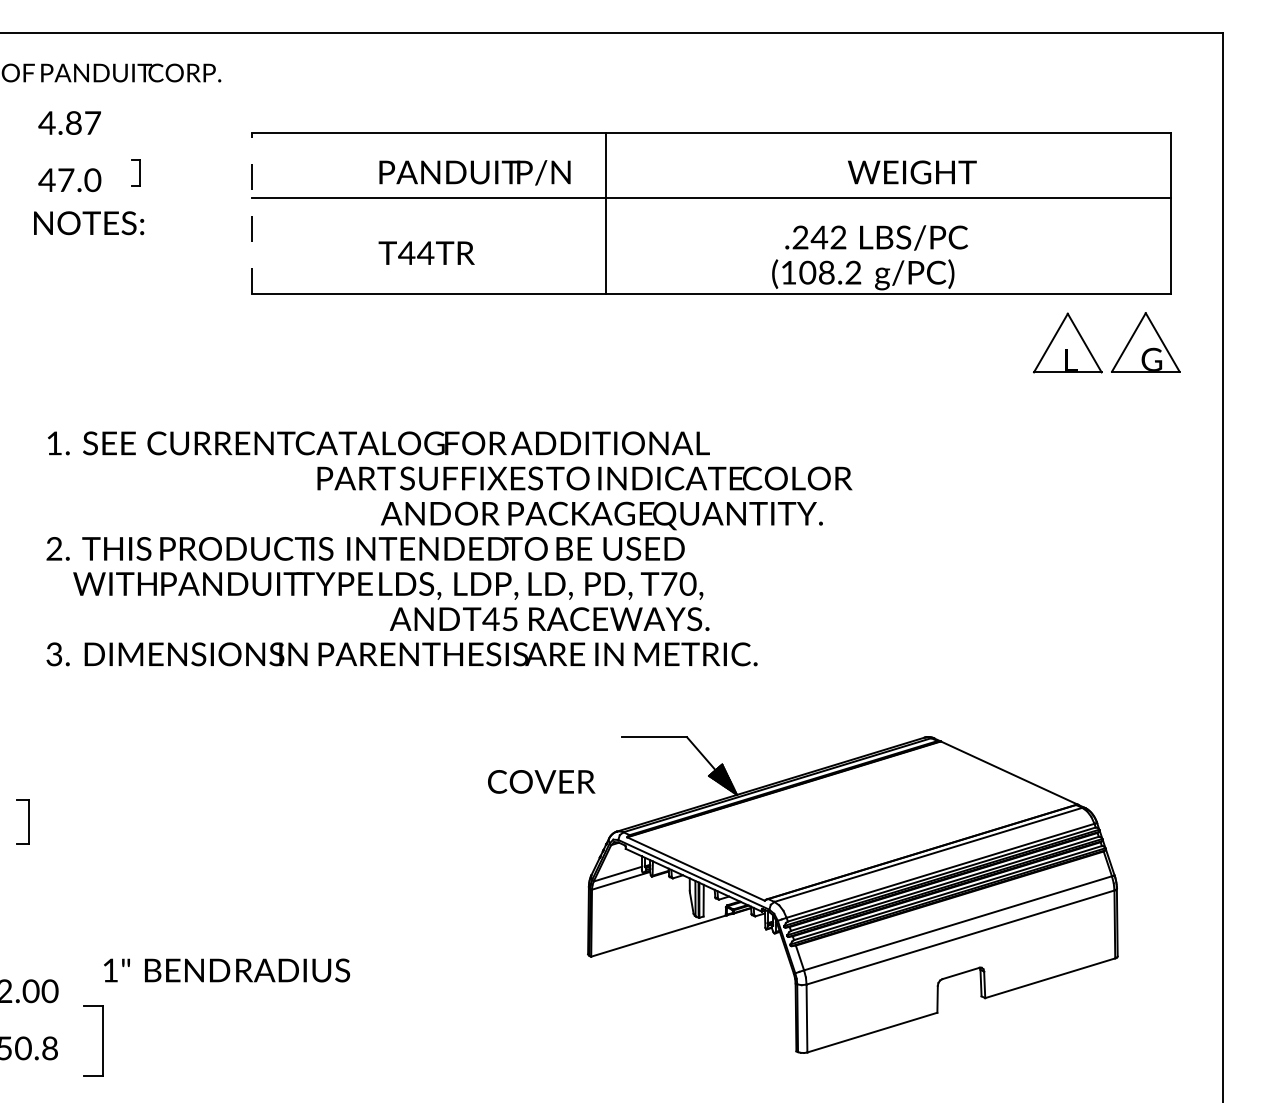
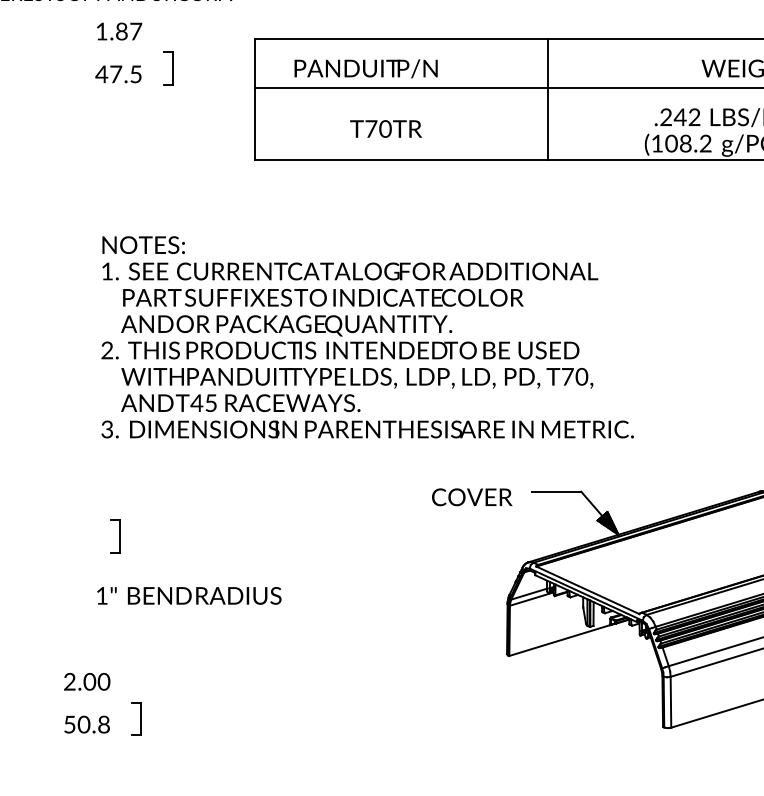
text: (46, 122) -> (101, 31), 4.87 -> 1.87
part: (135, 172) -> (168, 68), size x1.67
text: (474, 172) -> (365, 68), moved
text: (92, 180) -> (135, 74), 47.0 -> 47.5
line: (251, 213) -> (254, 99), dashed -> solid
line: (606, 213) -> (547, 99), moved
text: (89, 223) -> (144, 245), moved
text: (416, 253) -> (378, 129), T44TR -> T70TR
text: (584, 478) -> (323, 297), moved
text: (601, 515) -> (286, 325), moved
text: (549, 619) -> (240, 403), moved
text: (541, 781) -> (472, 497), moved
part: (22, 821) -> (115, 536), moved
text: (227, 970) -> (189, 595), moved
part: (92, 1040) -> (135, 718), size x0.62

